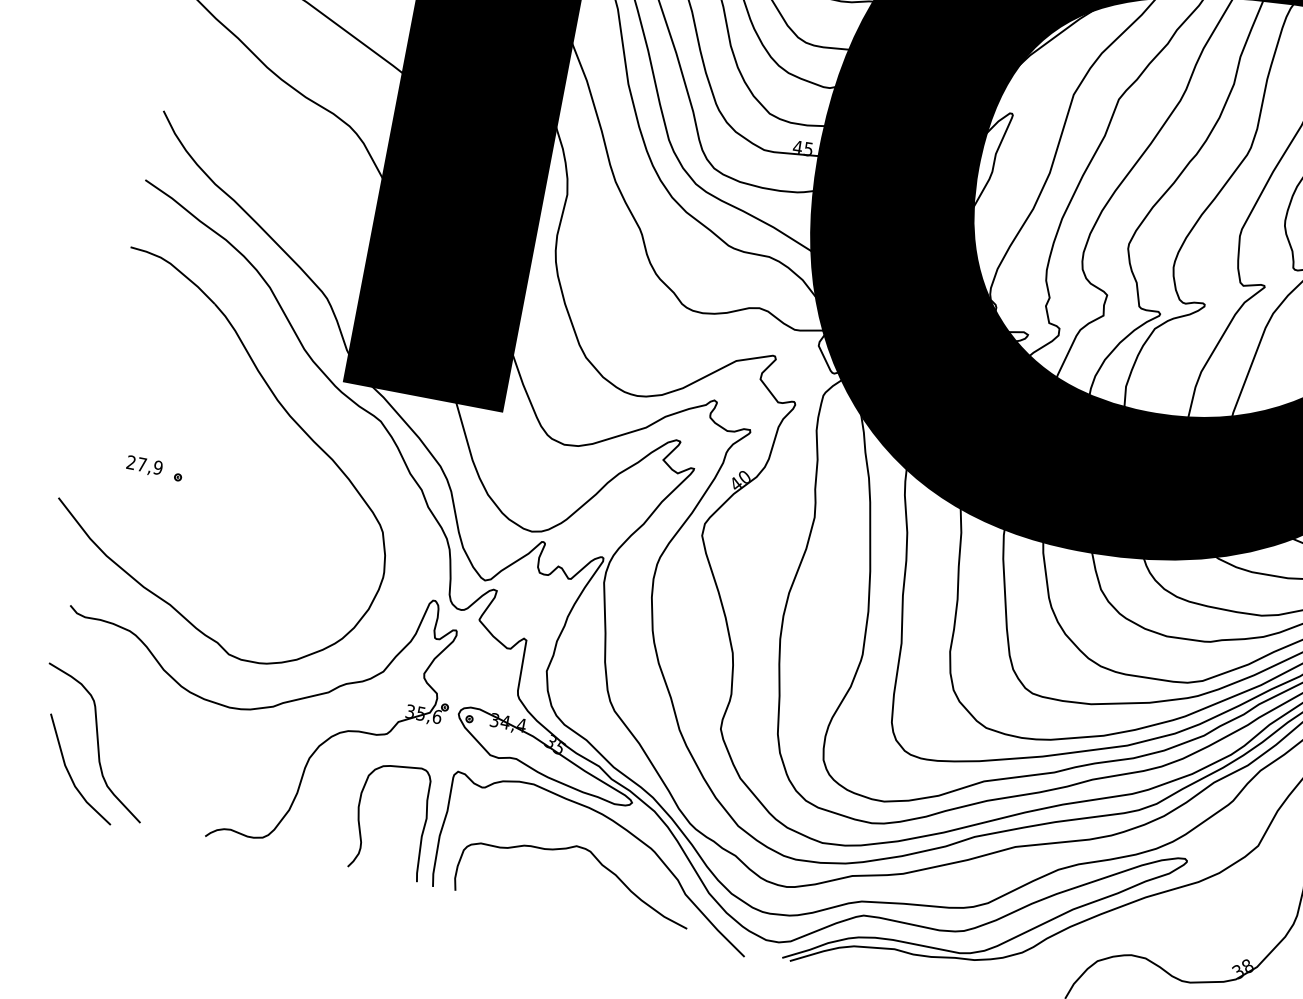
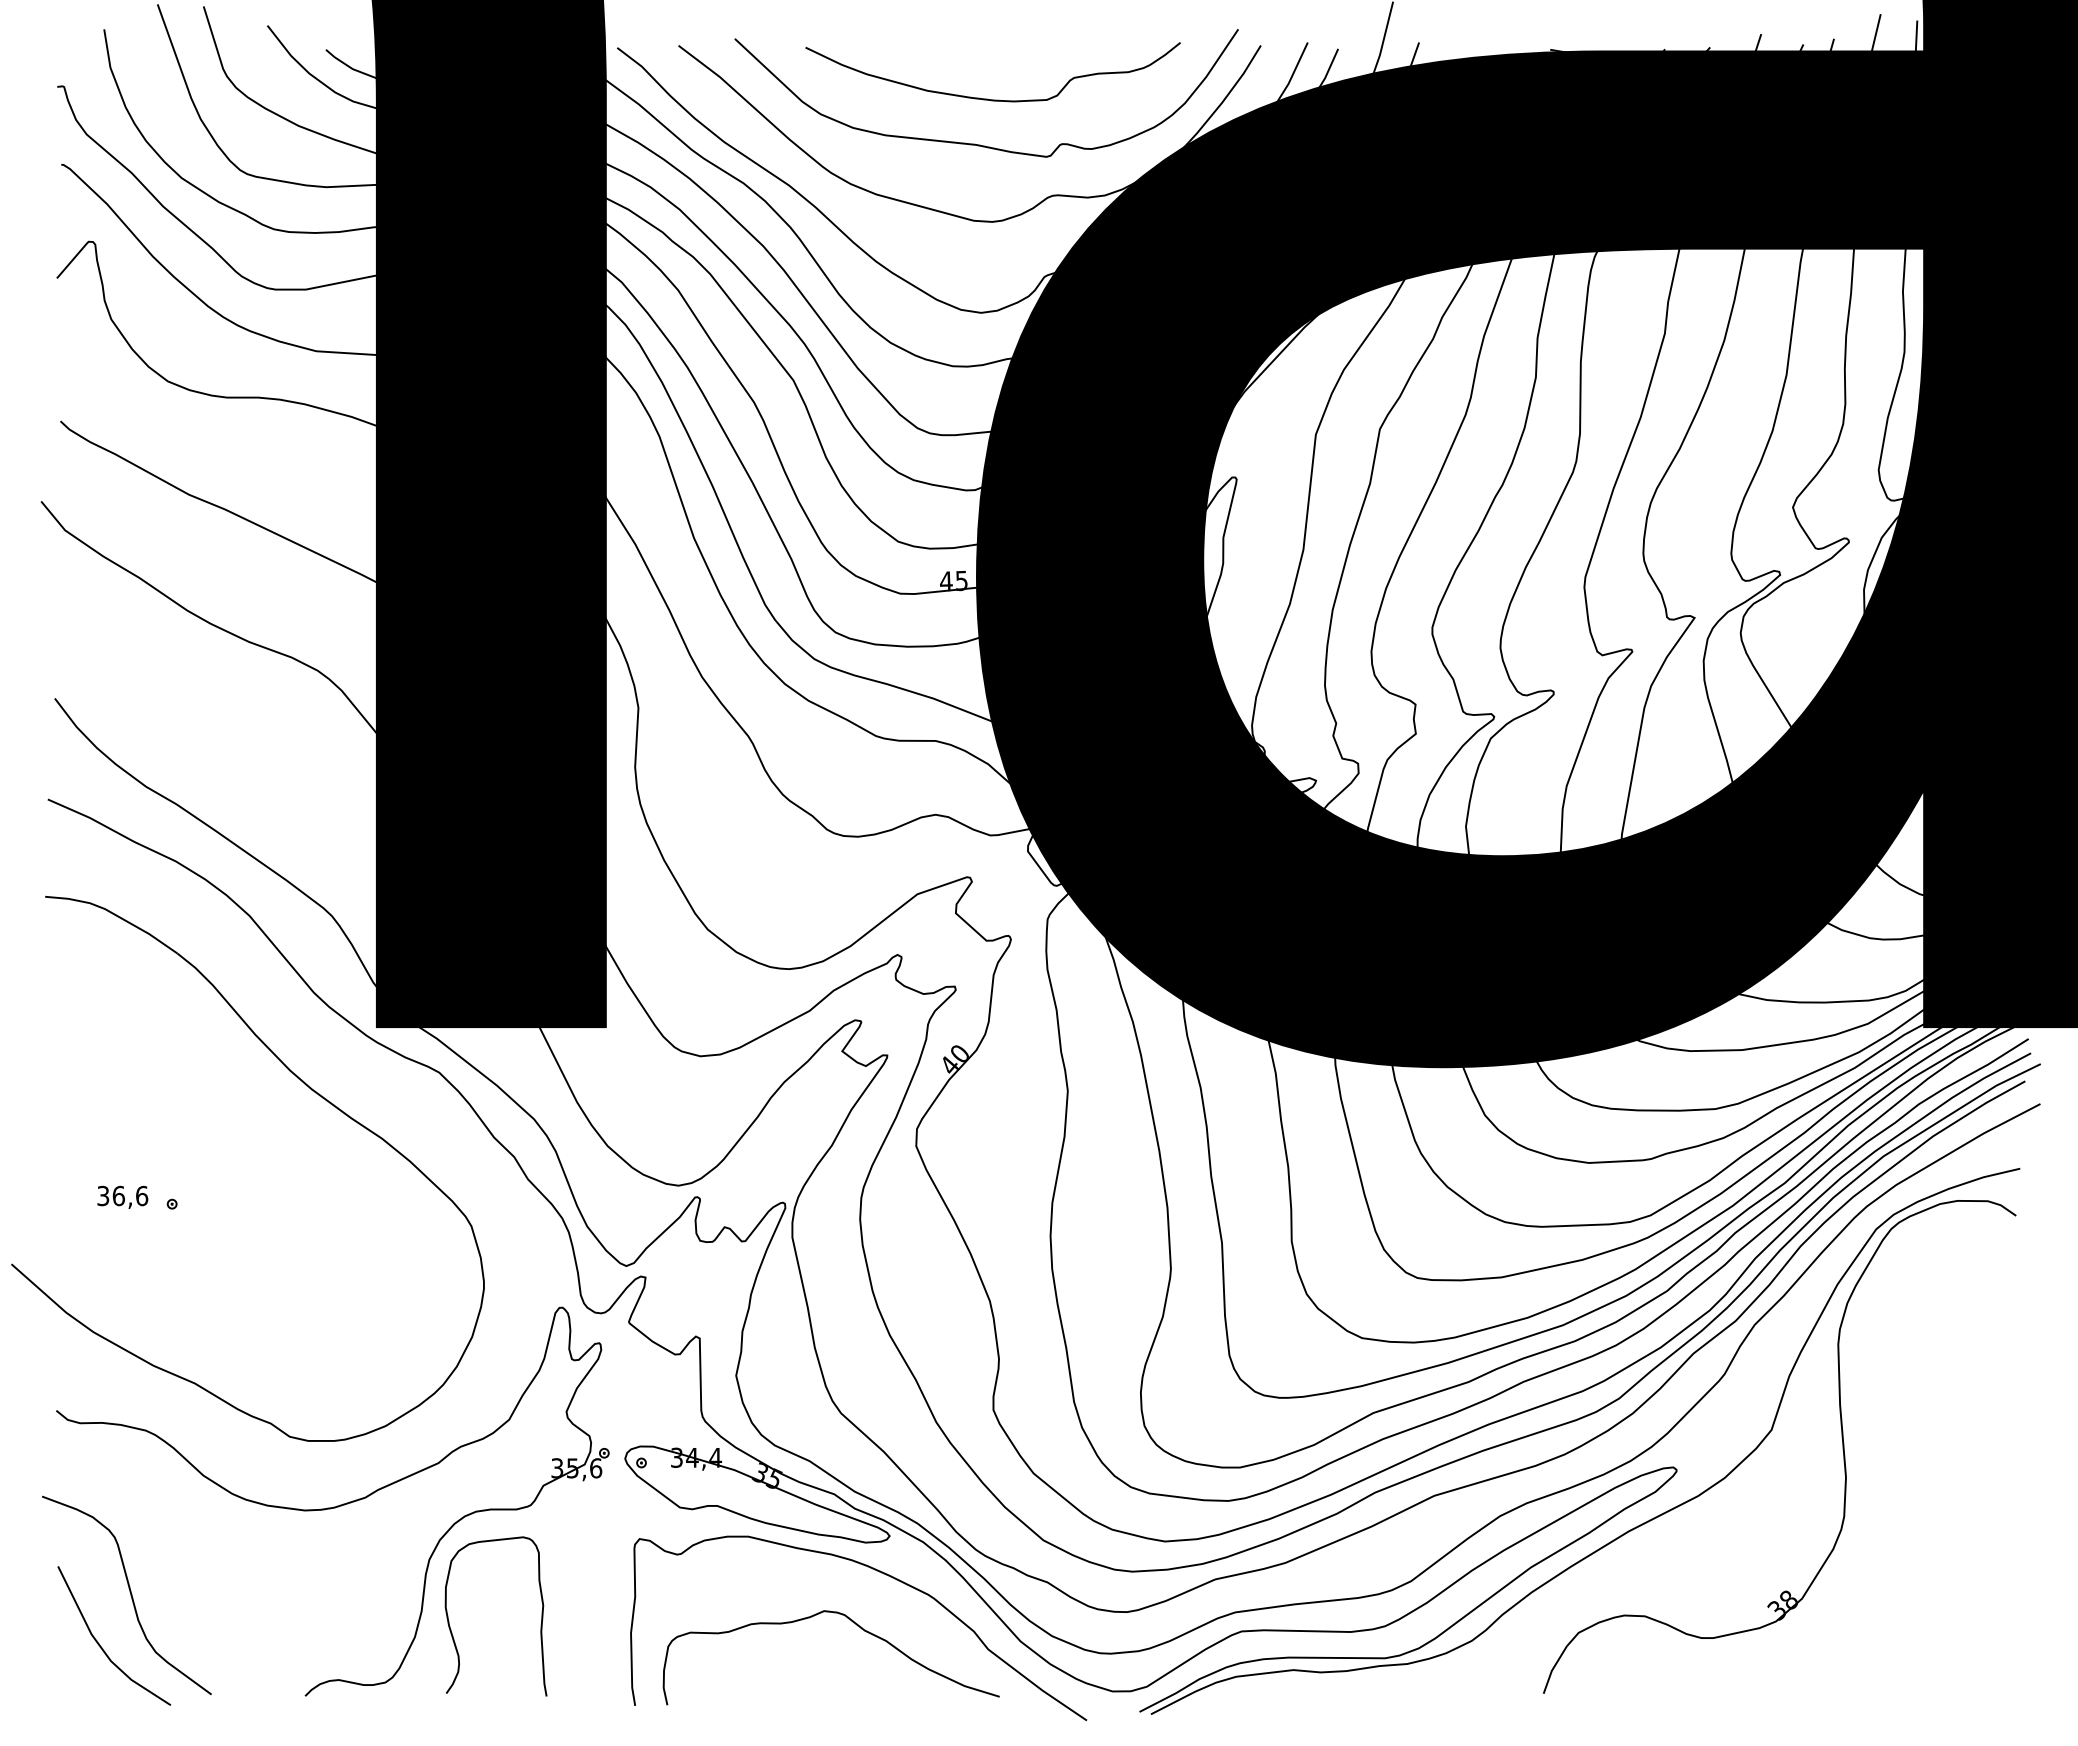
text: (144, 464) -> (122, 1195), 27,9 -> 36,6
curve: (422, 831) -> (540, 1624), moved

